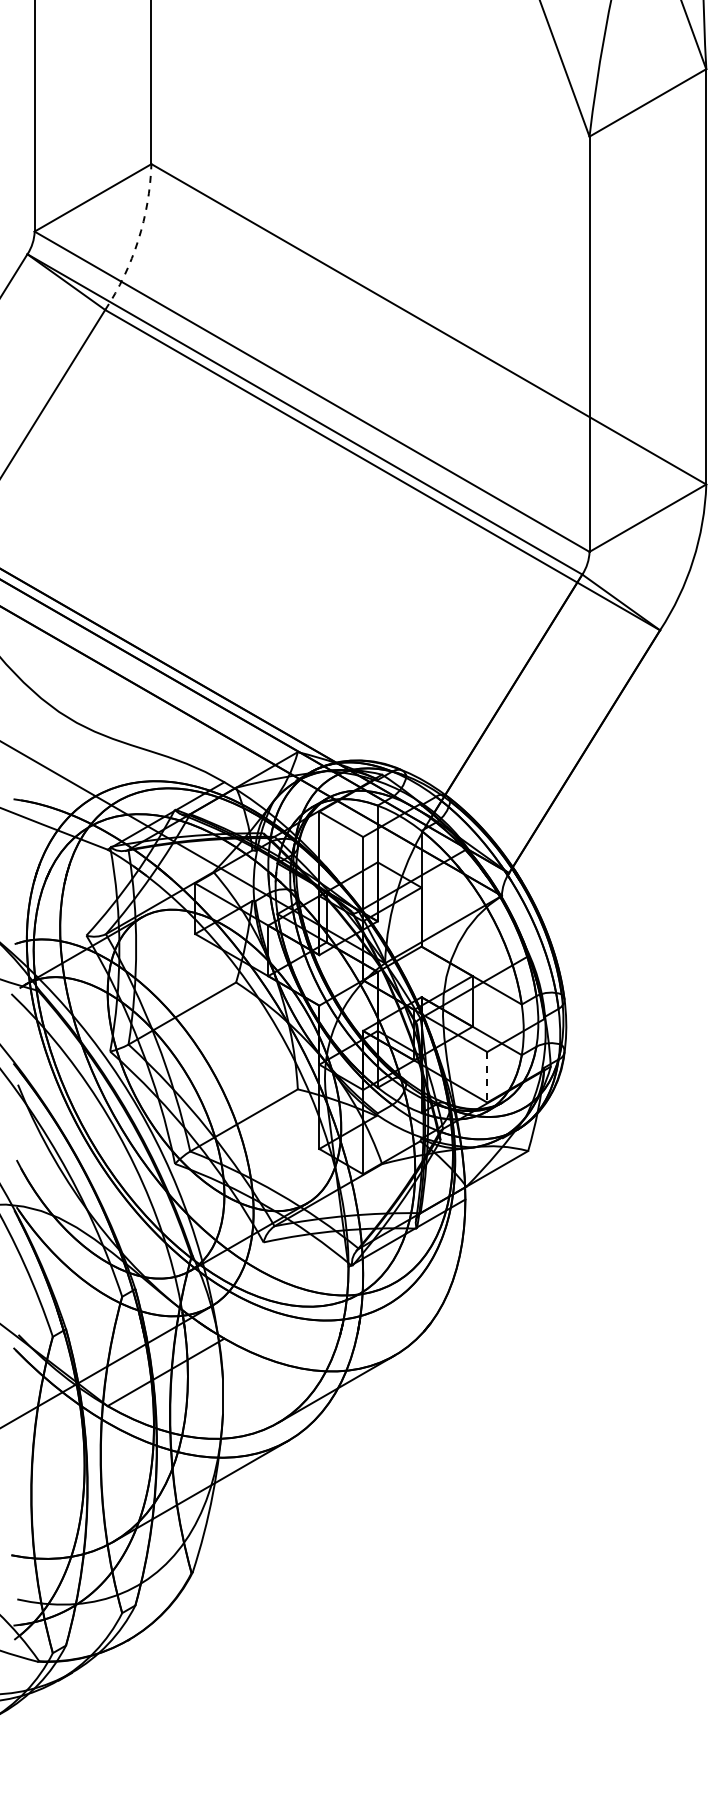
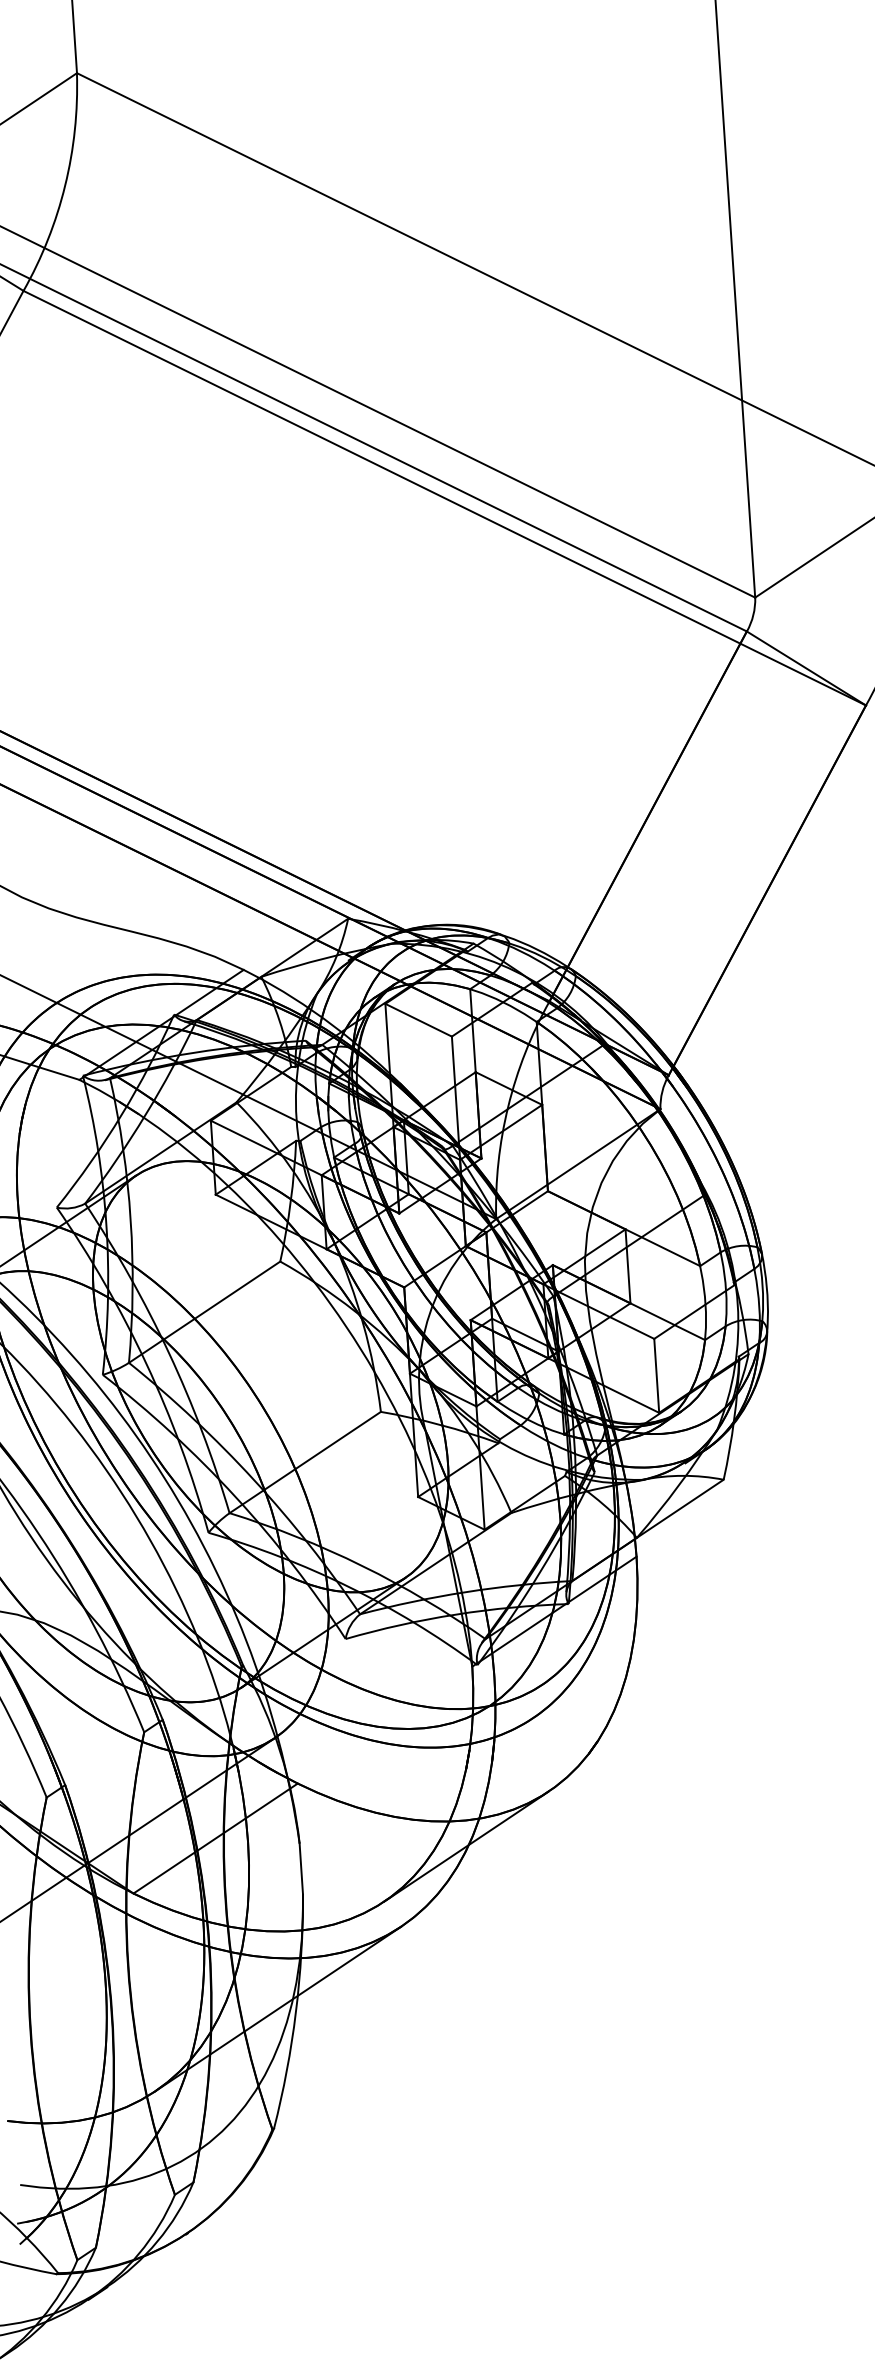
arc: (138, 240) -> (65, 186), dashed -> solid
line: (487, 1077) -> (657, 1376), dashed -> solid

